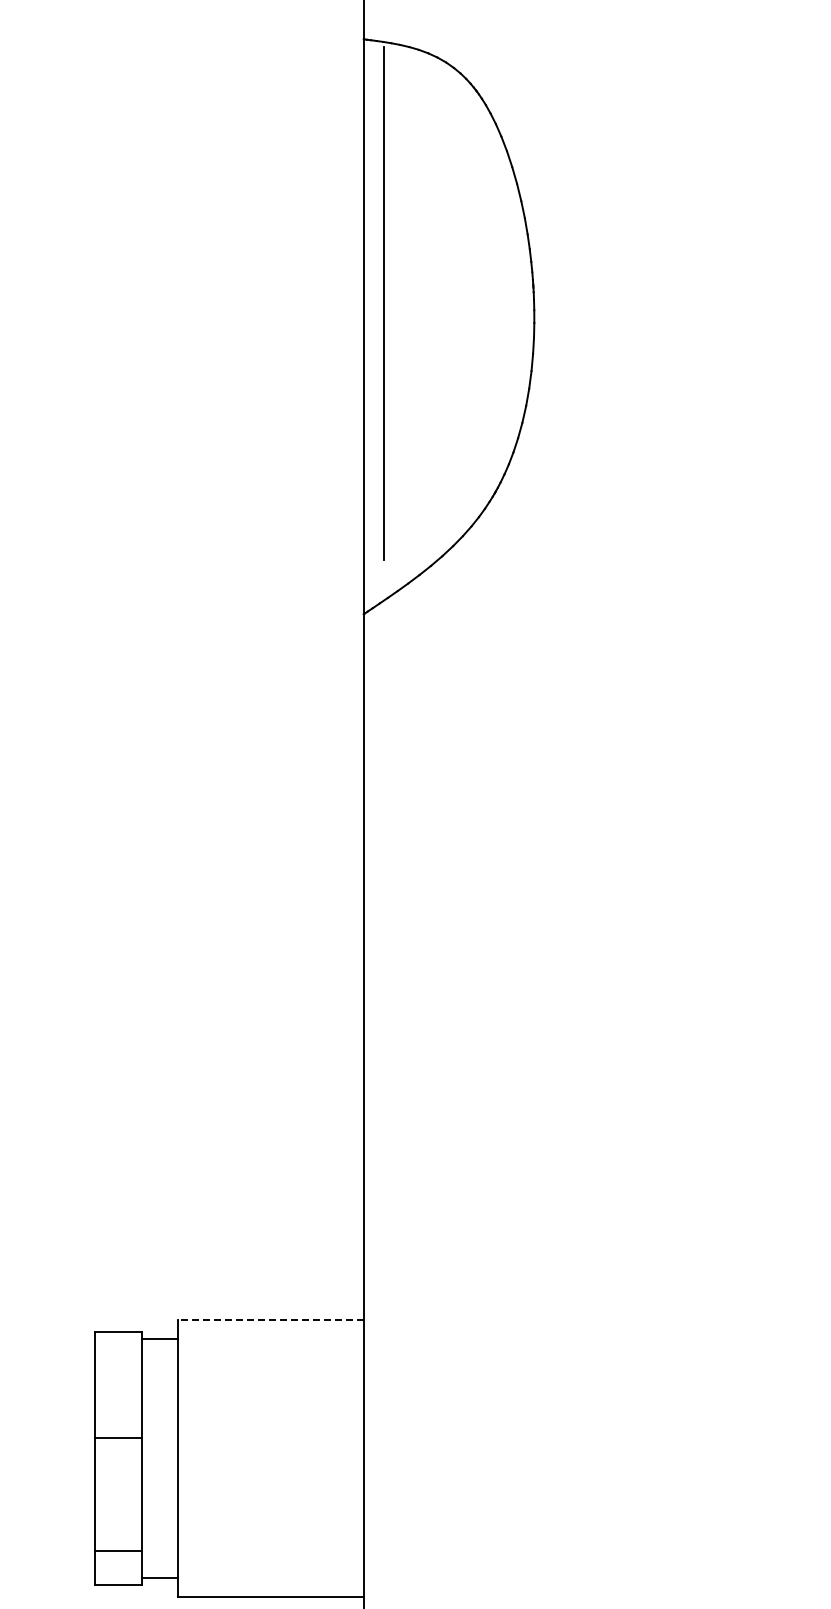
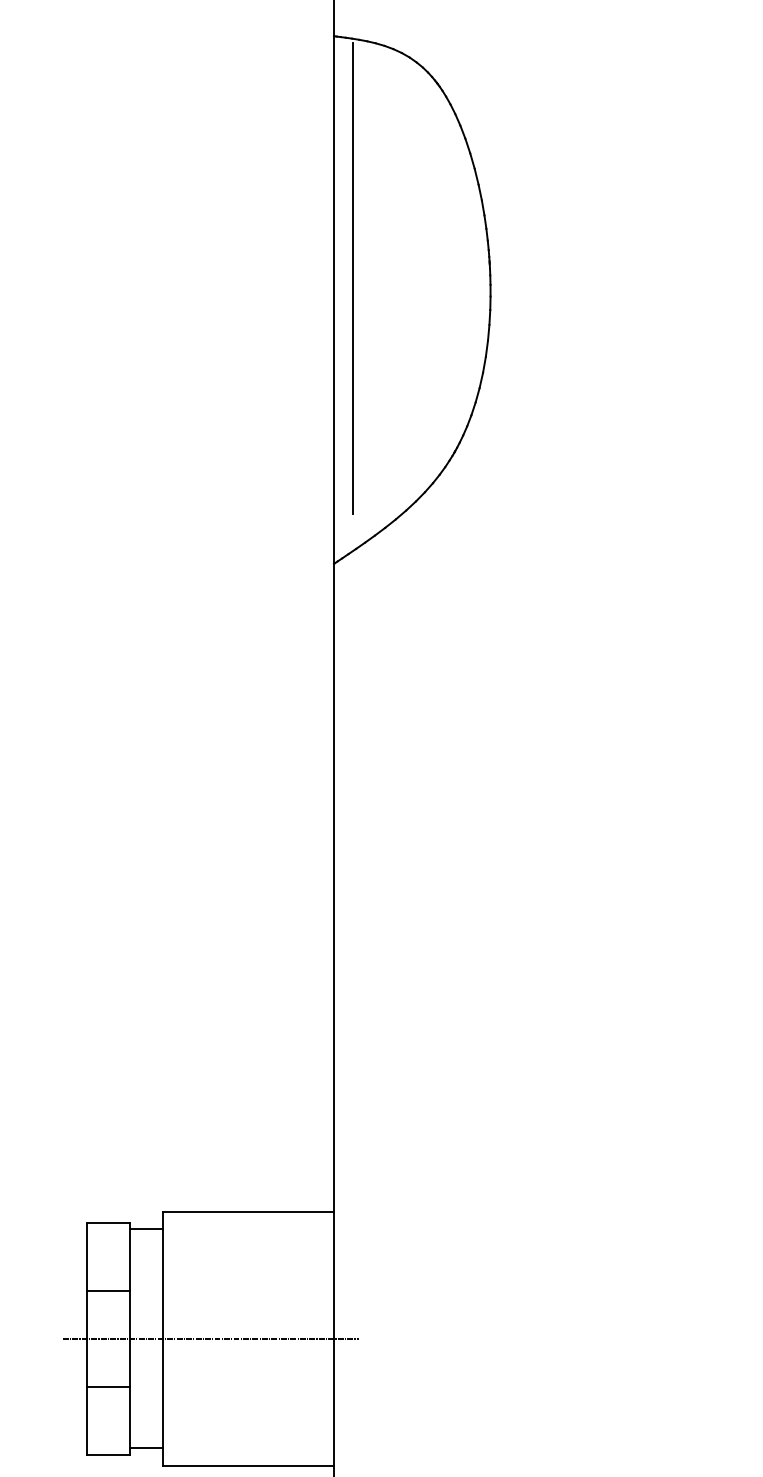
line: (270, 1320) -> (248, 1212), dashed -> solid
line: (118, 1438) -> (108, 1291), moved
line: (229, 1458) -> (210, 1338), added
line: (118, 1550) -> (108, 1386), moved

